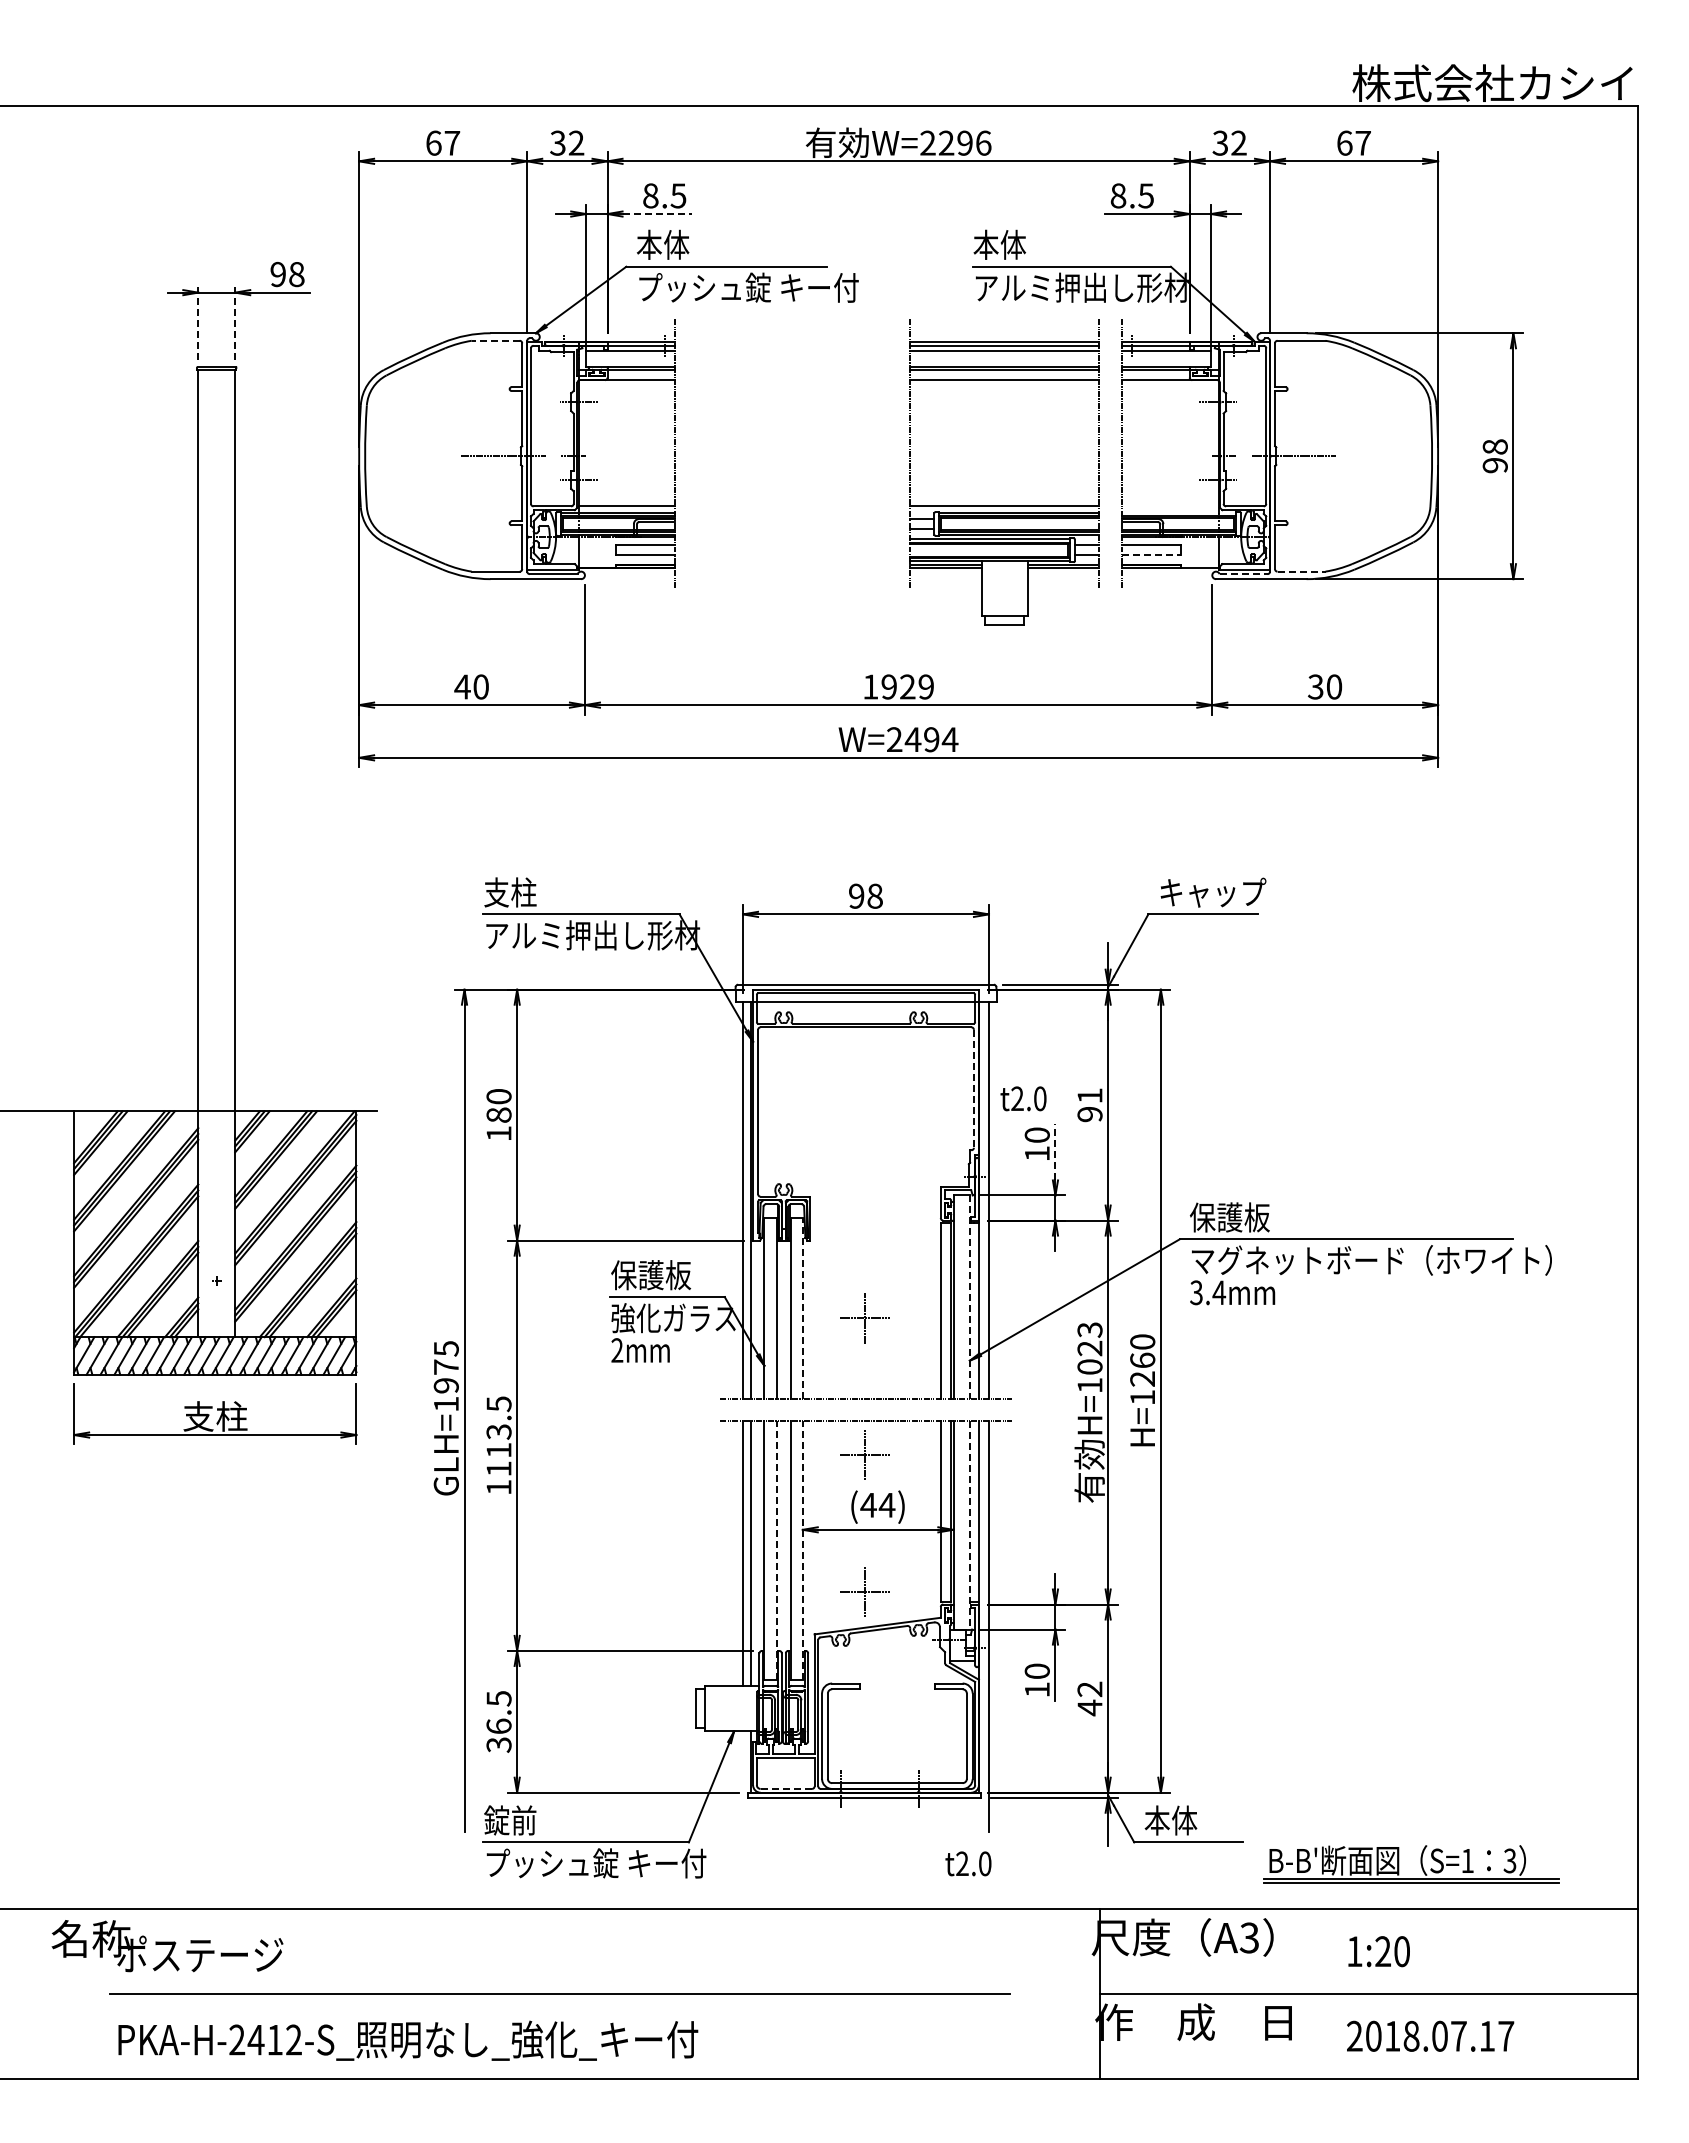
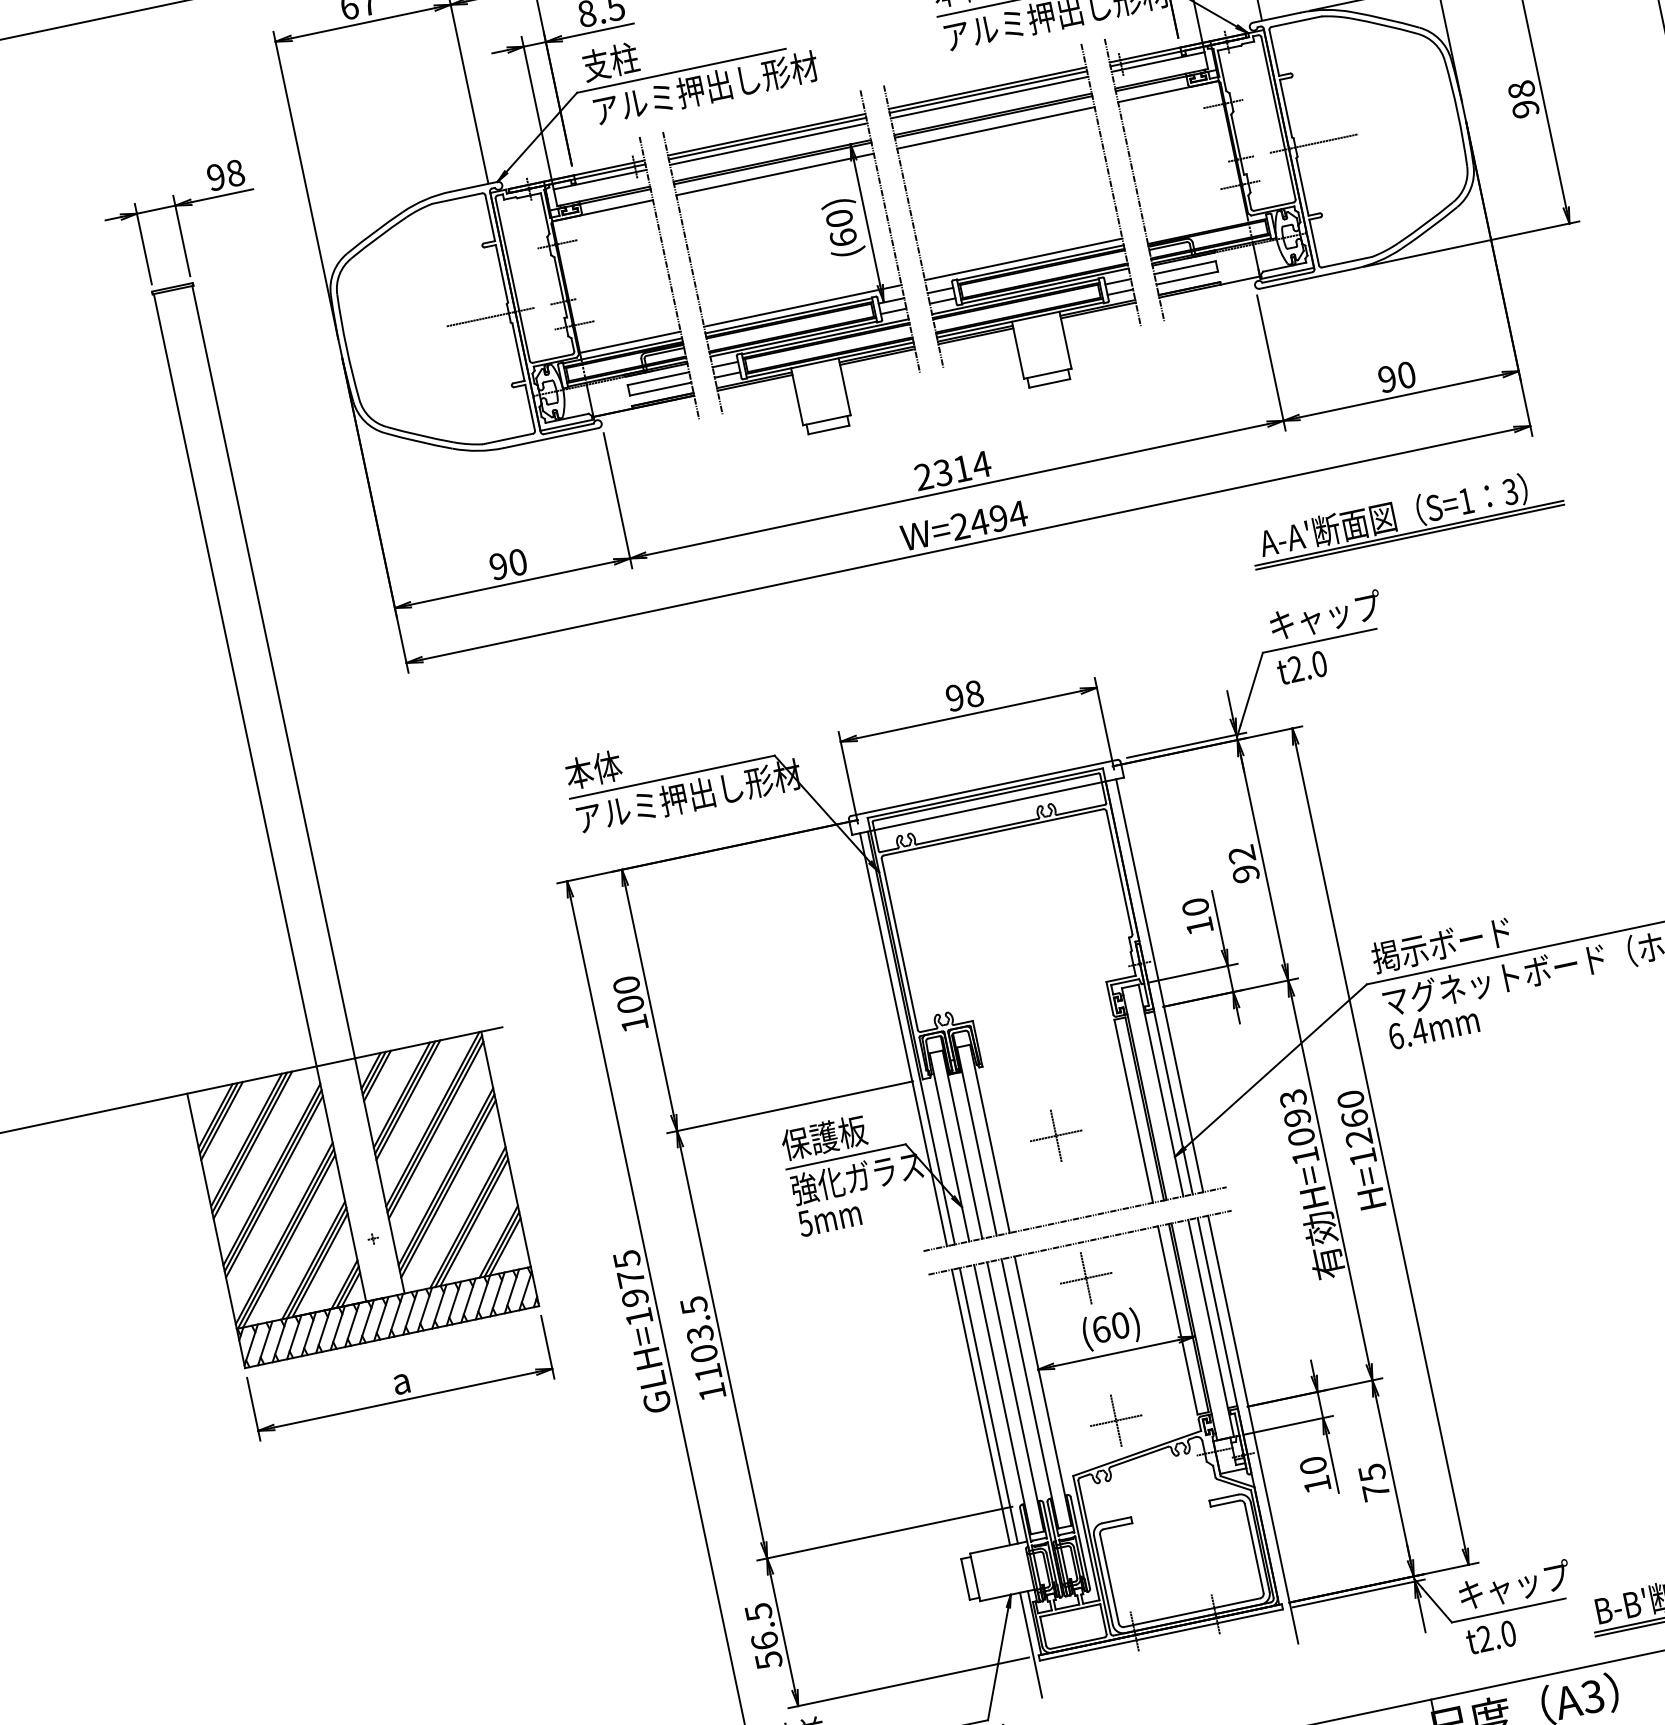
line: (657, 214) -> (598, 31), dashed -> solid
text: (662, 244) -> (609, 61), 本体 -> 支柱
text: (748, 287) -> (708, 87), プッシュ錠 キー付 -> アルミ押出し形材
line: (198, 321) -> (143, 243), dashed -> solid
line: (235, 321) -> (181, 235), dashed -> solid
line: (495, 340) -> (456, 198), dashed -> solid
part: (792, 505) -> (802, 305), added
line: (1151, 555) -> (1187, 278), dashed -> solid
line: (1301, 571) -> (1347, 262), dashed -> solid
line: (1243, 574) -> (1287, 277), dashed -> solid
text: (462, 686) -> (498, 565), 40 -> 90
text: (898, 686) -> (952, 470), 1929 -> 2314
text: (1315, 686) -> (1386, 378), 30 -> 90
part: (1296, 817) -> (1395, 519), added
text: (510, 892) -> (593, 769), 支柱 -> 本体
line: (973, 1088) -> (1118, 872), dashed -> solid
text: (1089, 1095) -> (1241, 854), 91 -> 92
text: (1023, 1098) -> (1302, 667), moved
text: (499, 1114) -> (630, 1003), 180 -> 100
line: (1055, 1151) -> (1218, 920), dashed -> solid
text: (1255, 1217) -> (1440, 944), 保護板 -> 掲示ボード
text: (1196, 1292) -> (1396, 1036), 3.4mm -> 6.4mm
line: (969, 1297) -> (1160, 1091), dashed -> solid
line: (803, 1307) -> (989, 1137), dashed -> solid
text: (1089, 1348) -> (1296, 1117), H=1023 -> H=1093
text: (617, 1350) -> (805, 1223), 2mm -> 5mm
text: (215, 1416) -> (401, 1380), 支柱 -> a
text: (498, 1449) -> (703, 1352), 1113.5 -> 1103.5
text: (877, 1504) -> (1110, 1326), (44) -> (60)
line: (969, 1525) -> (1210, 1328), dashed -> solid
line: (776, 1550) -> (1015, 1396), dashed -> solid
line: (803, 1550) -> (1043, 1391), dashed -> solid
text: (1089, 1698) -> (1373, 1482), 42 -> 75
text: (498, 1744) -> (768, 1660), 36.5 -> 56.5
line: (743, 1781) -> (1031, 1644), added
line: (786, 1788) -> (1077, 1642), dashed -> solid
text: (1198, 1820) -> (1513, 1585), 本体 -> キャップ
text: (968, 1863) -> (1491, 1637), moved

